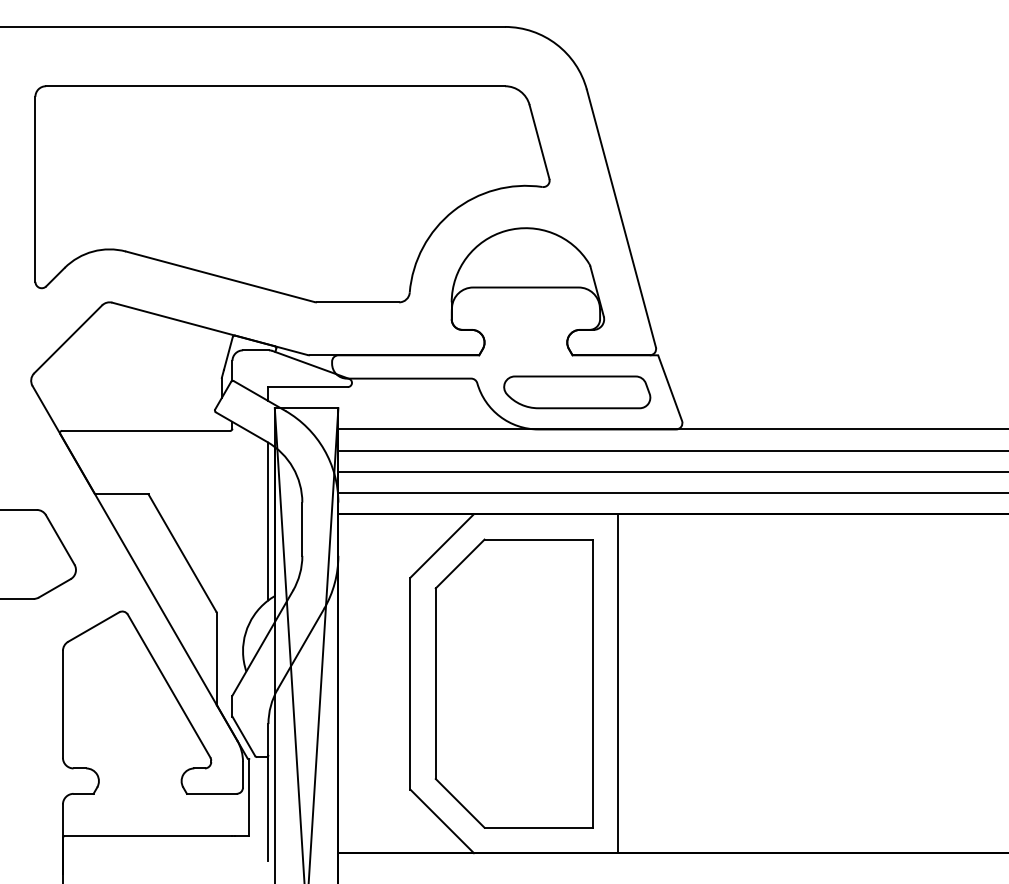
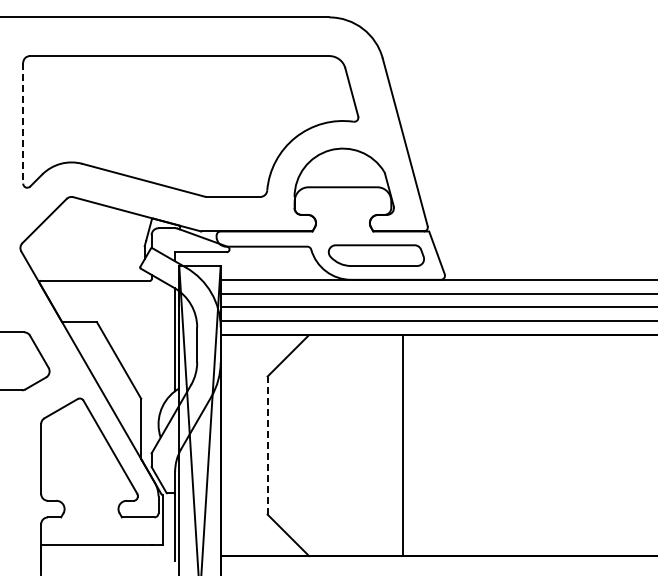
line: (35, 189) -> (23, 123), solid -> dashed
line: (410, 683) -> (267, 445), solid -> dashed
part: (512, 683) -> (334, 445), removed

